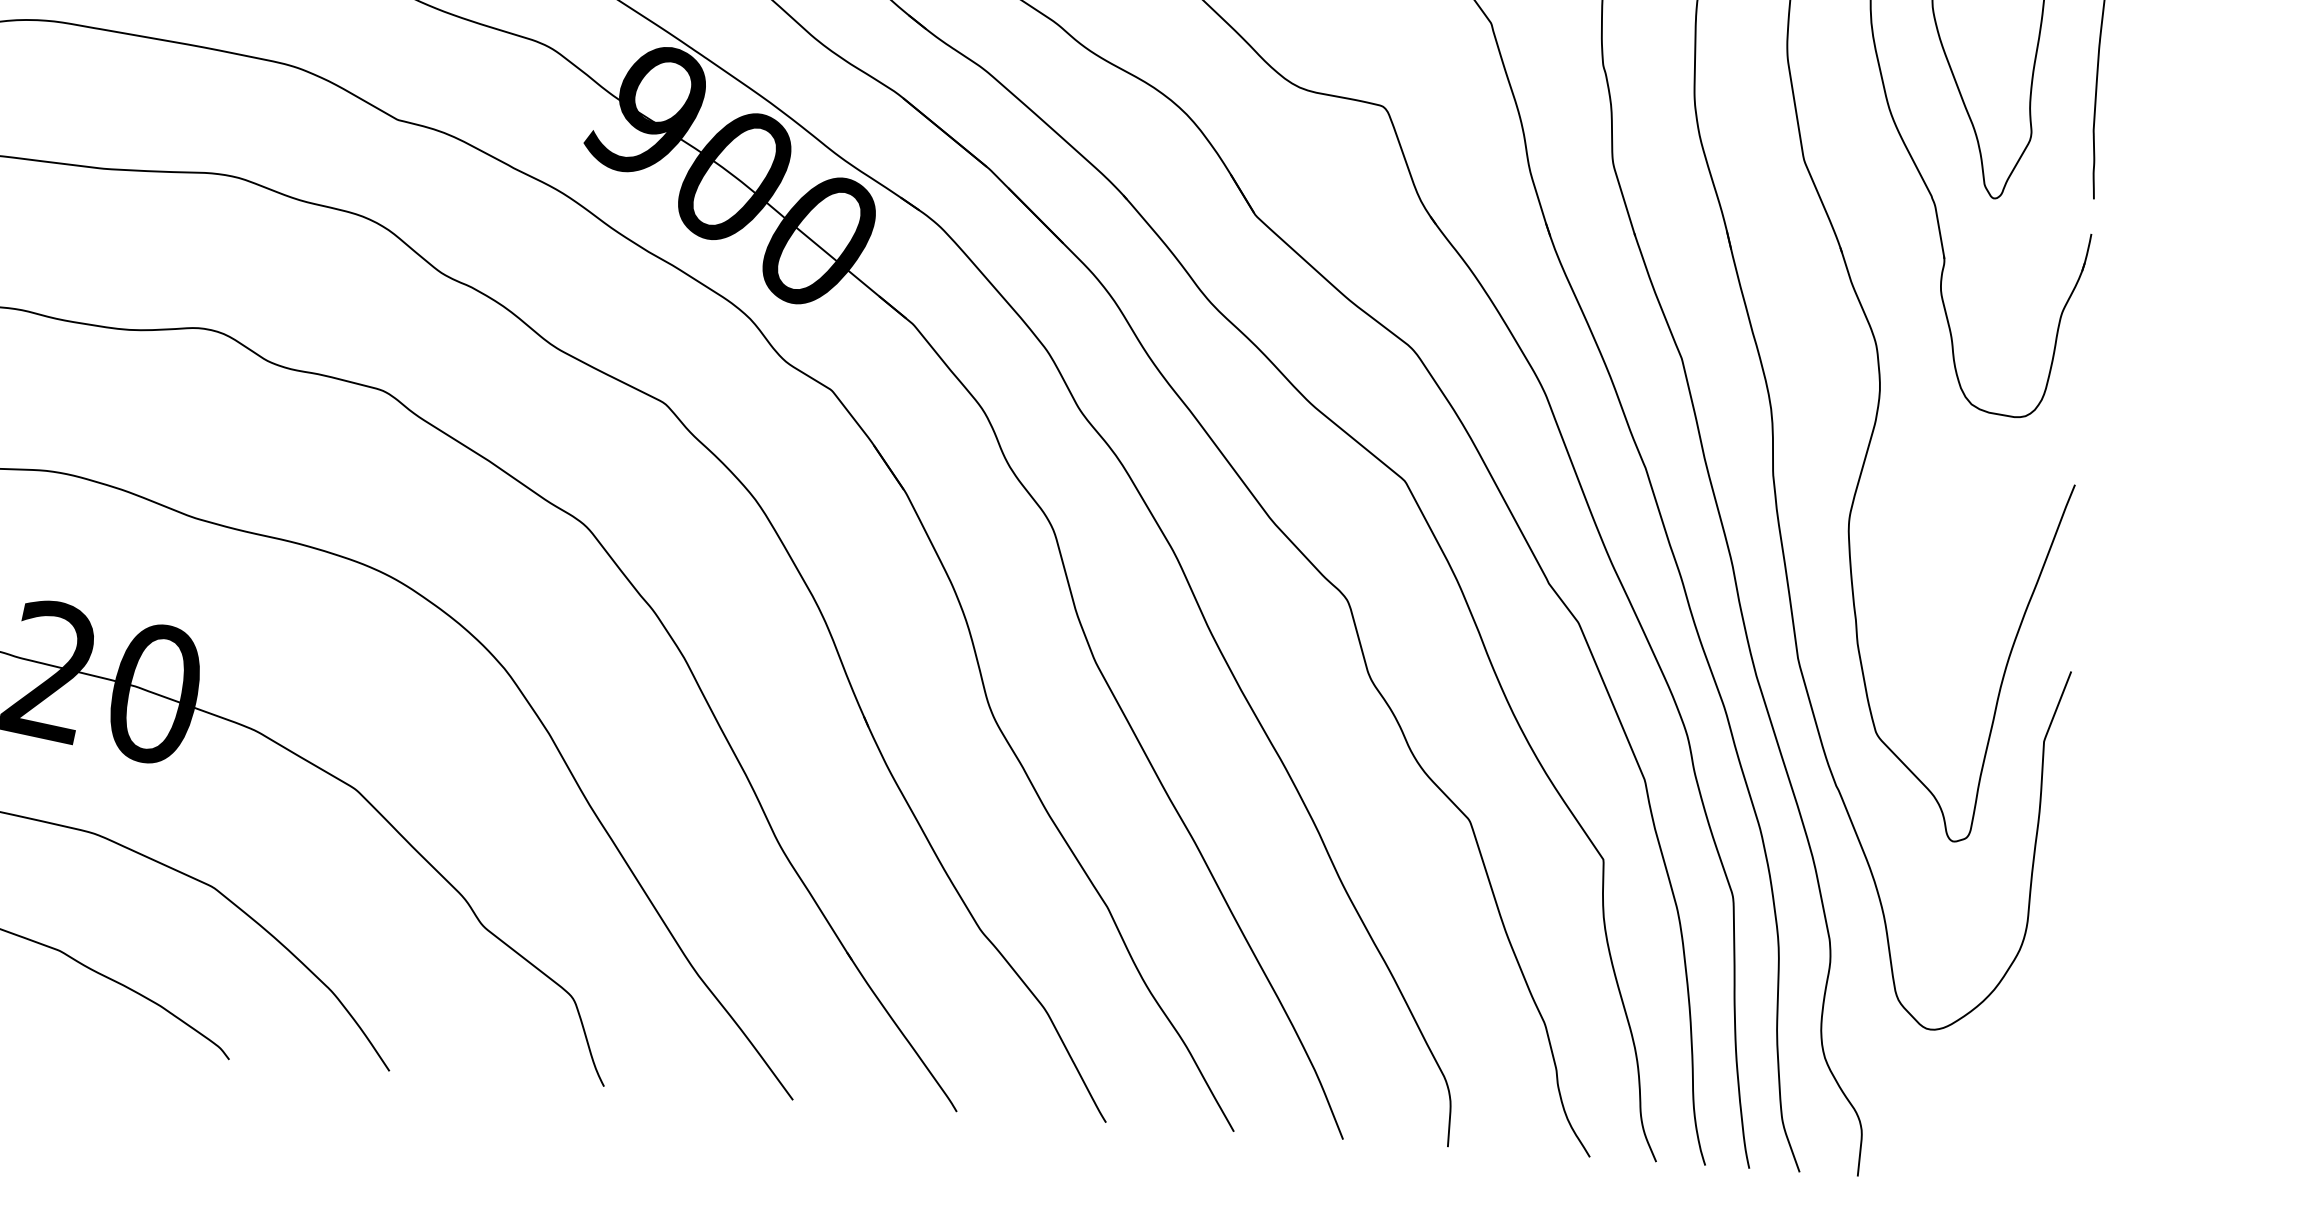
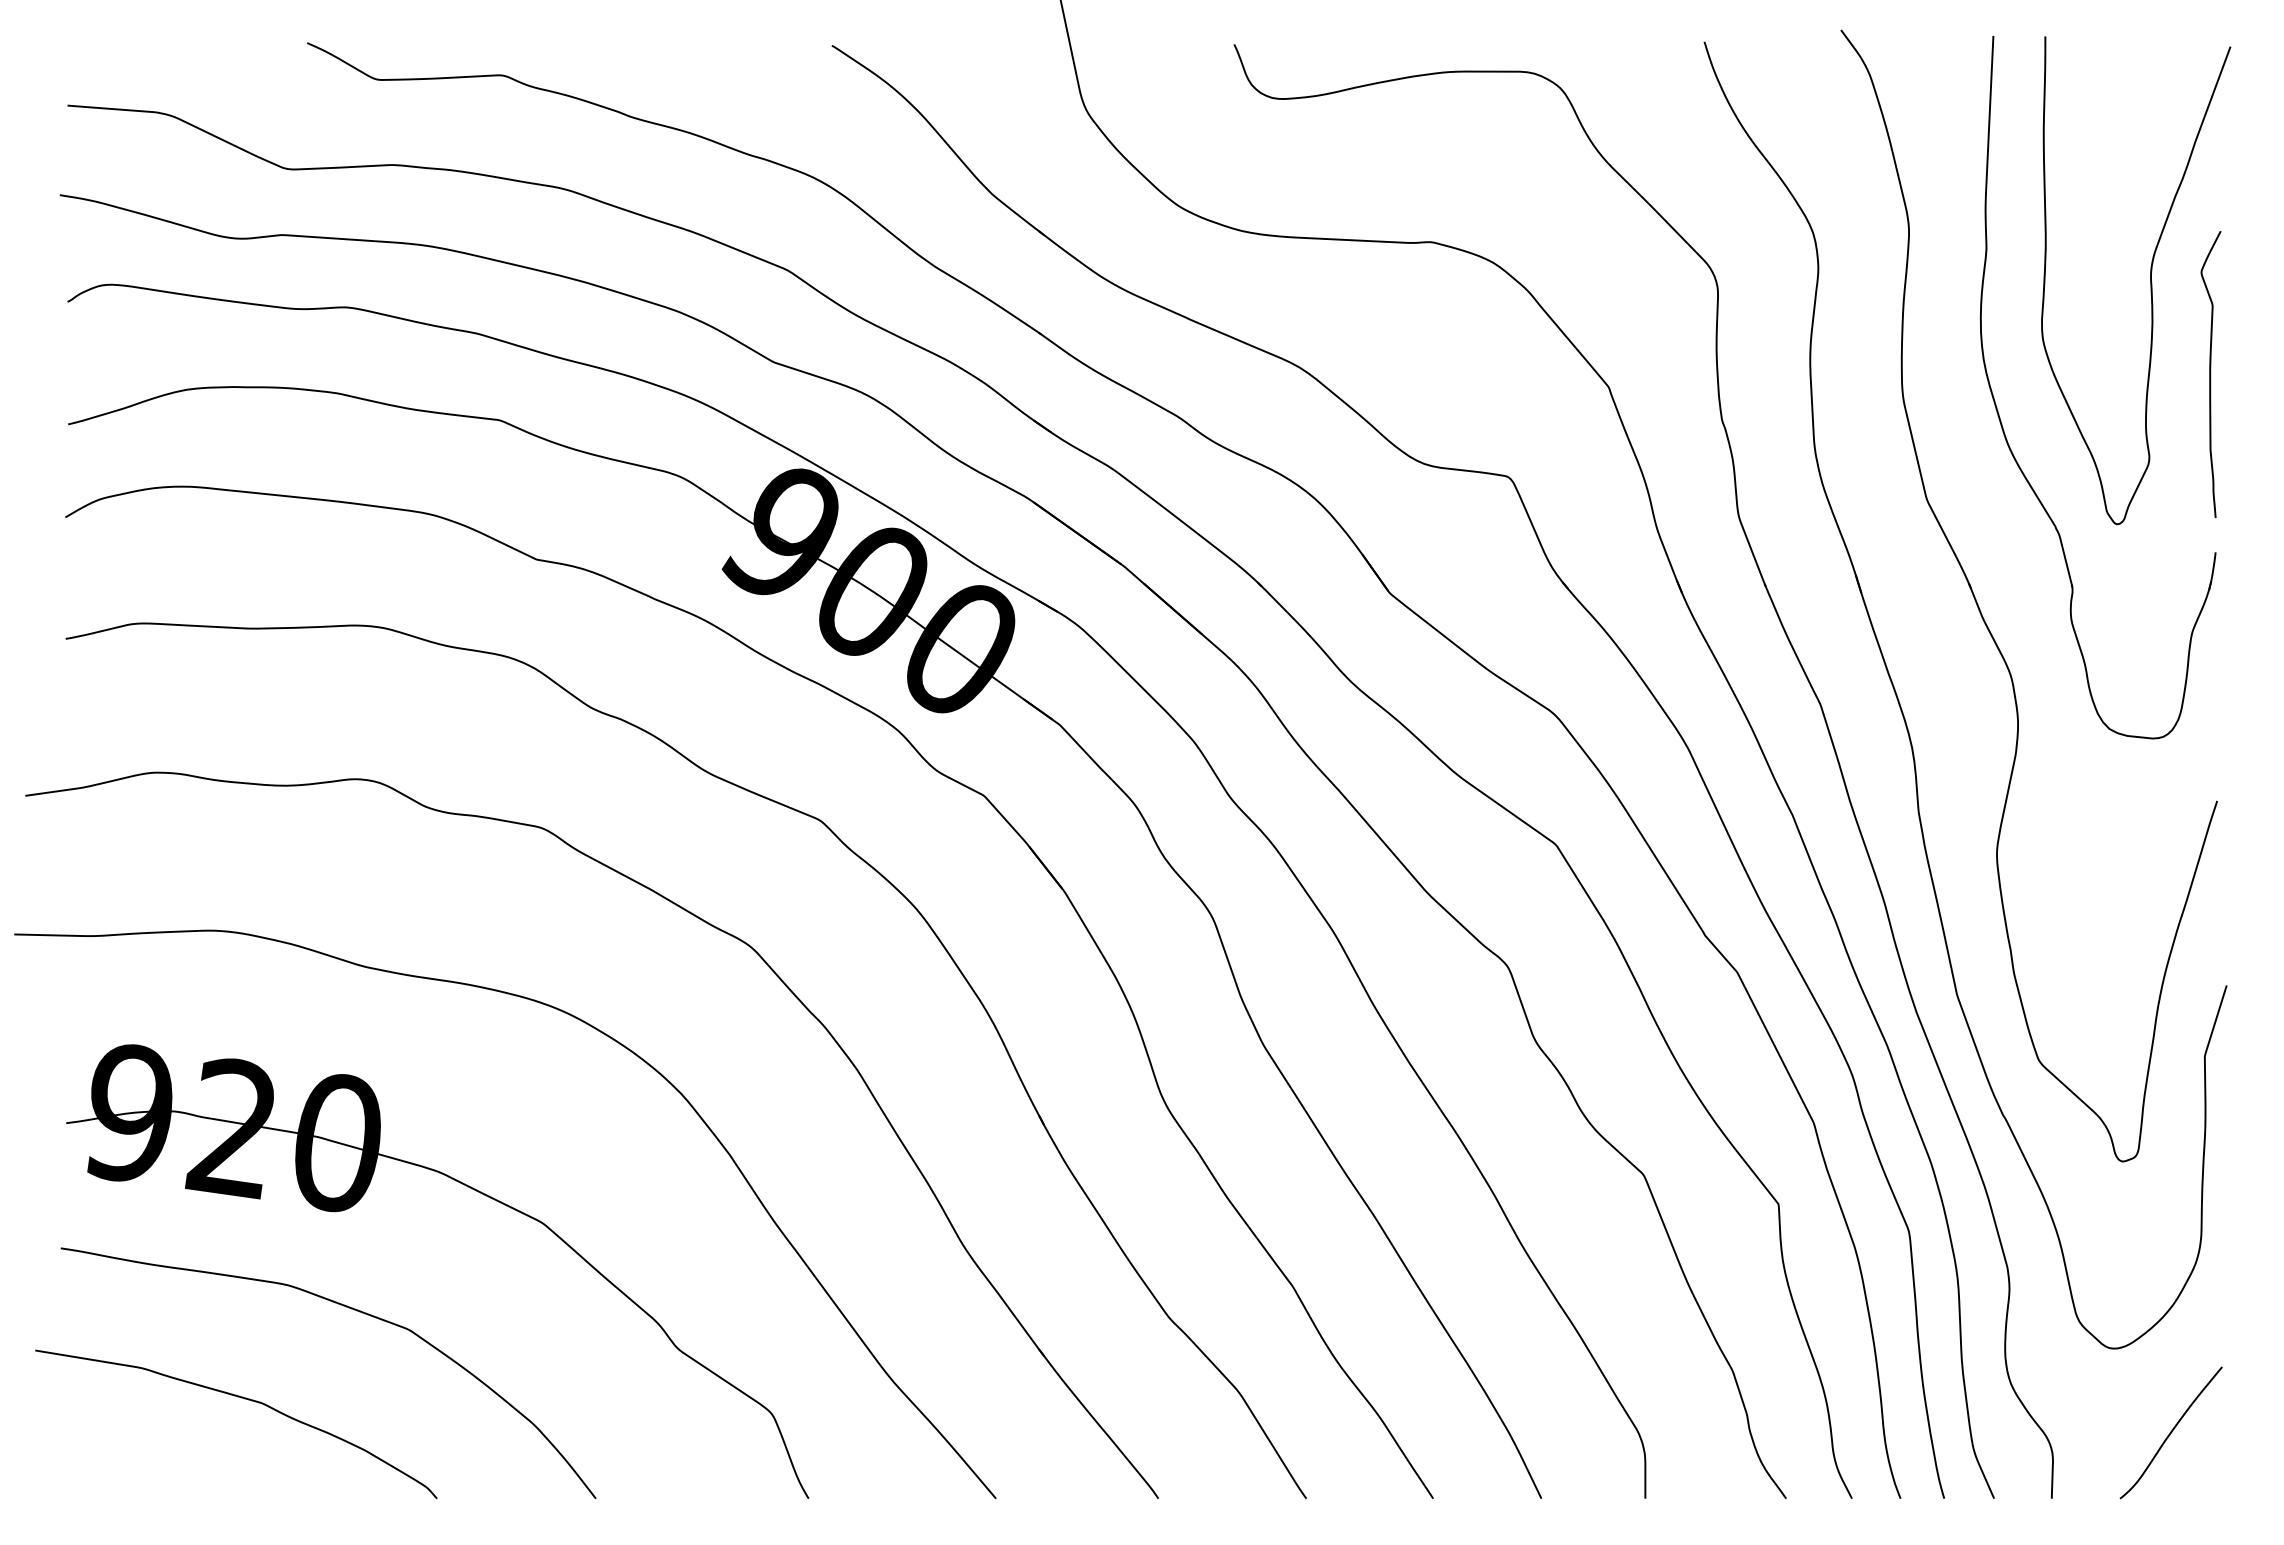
curve: (1982, 1118) -> (2170, 1432), added

